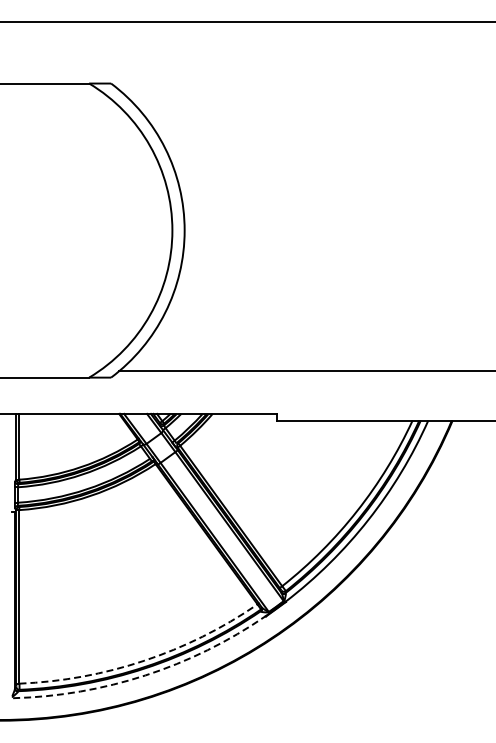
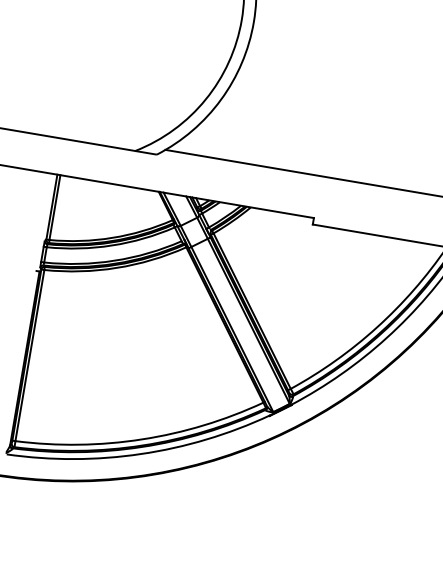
arc: (144, 660) -> (142, 439), dashed -> solid
arc: (145, 675) -> (141, 454), dashed -> solid

